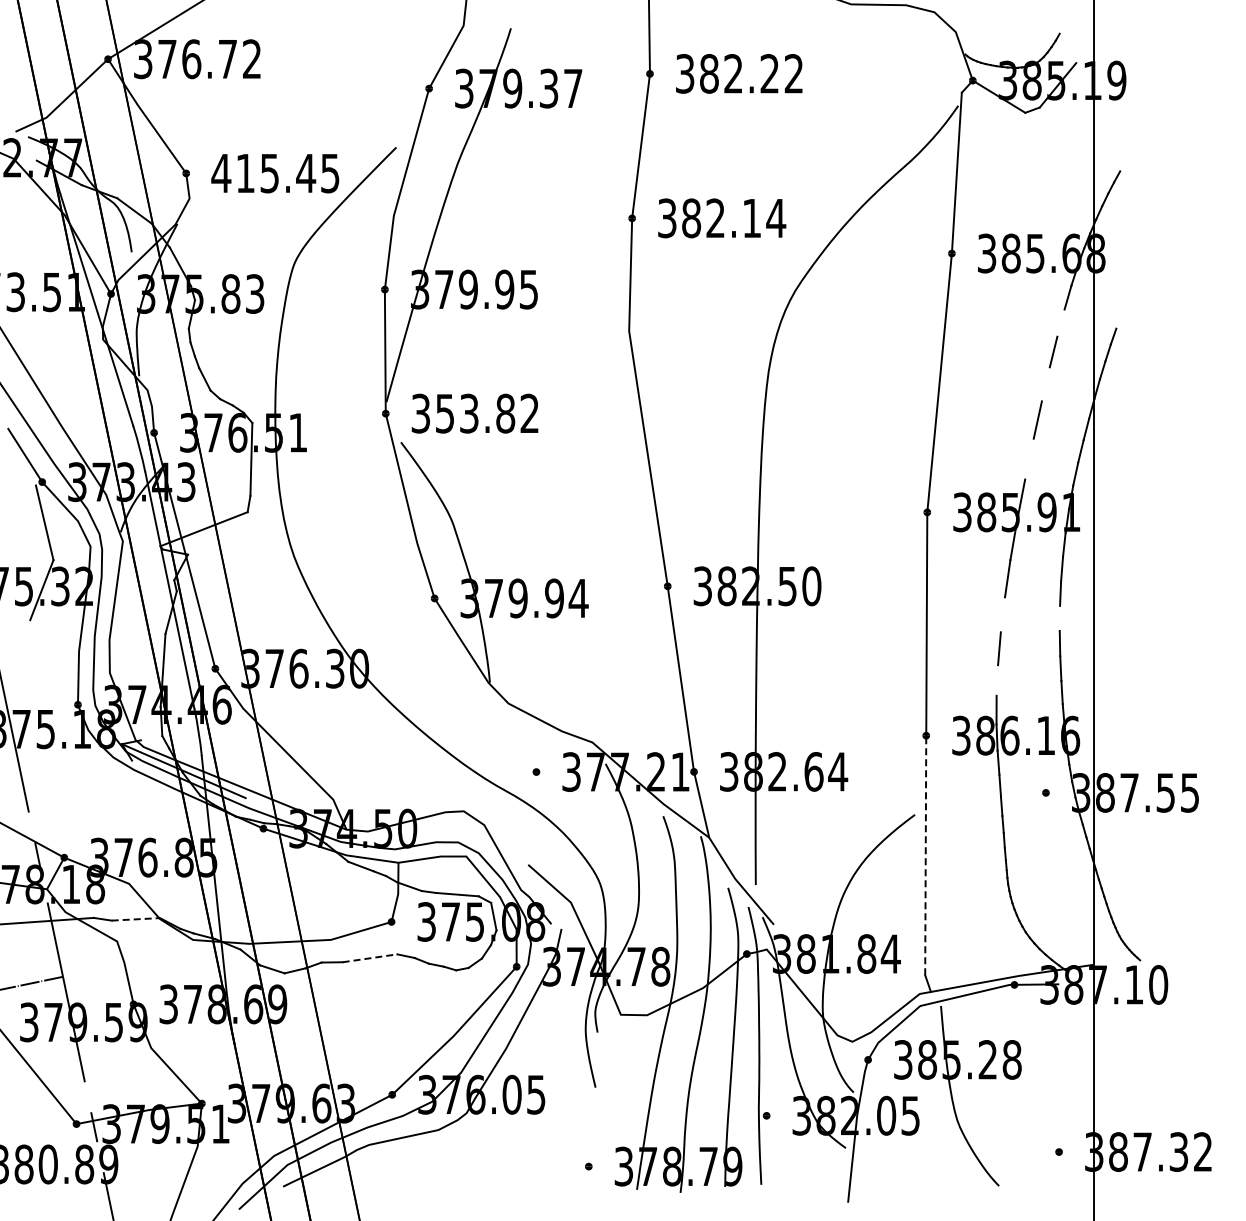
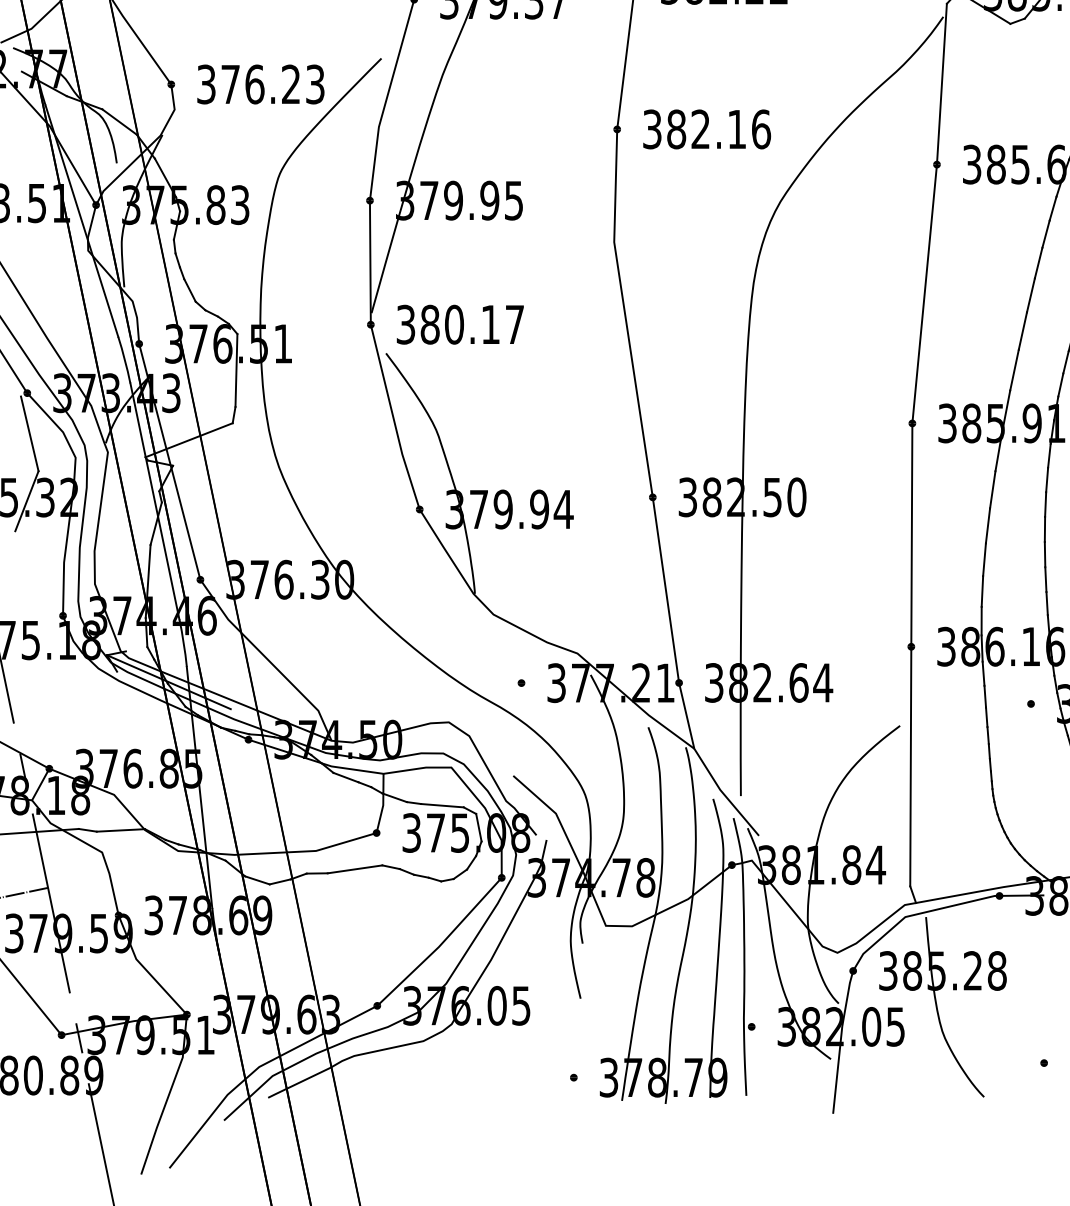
text: (275, 173) -> (260, 84), 415.45 -> 376.23
text: (776, 218) -> (761, 129), 382.14 -> 382.16
line: (1060, 322) -> (1045, 233), added
line: (1045, 384) -> (1030, 295), added
text: (486, 413) -> (471, 324), 353.82 -> 380.17
line: (1029, 458) -> (1014, 369), added
line: (1002, 614) -> (987, 525), added
line: (1059, 617) -> (1044, 528), added
line: (997, 680) -> (982, 591), added
line: (925, 855) -> (910, 766), dashed -> solid
line: (136, 919) -> (121, 830), dashed -> solid
line: (370, 958) -> (355, 869), dashed -> solid

